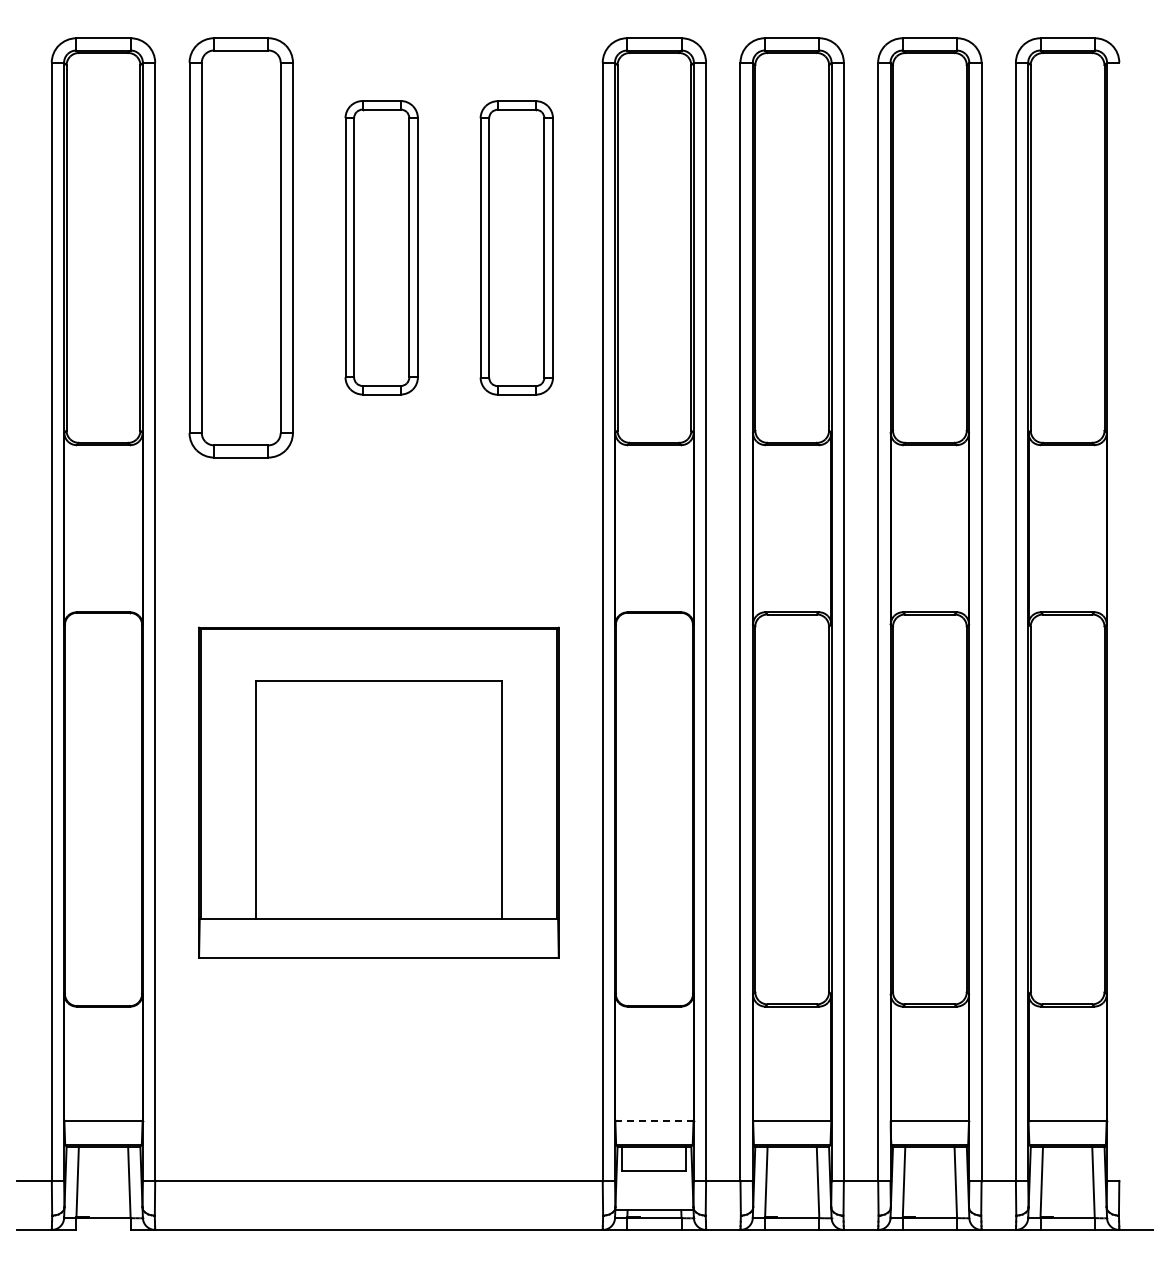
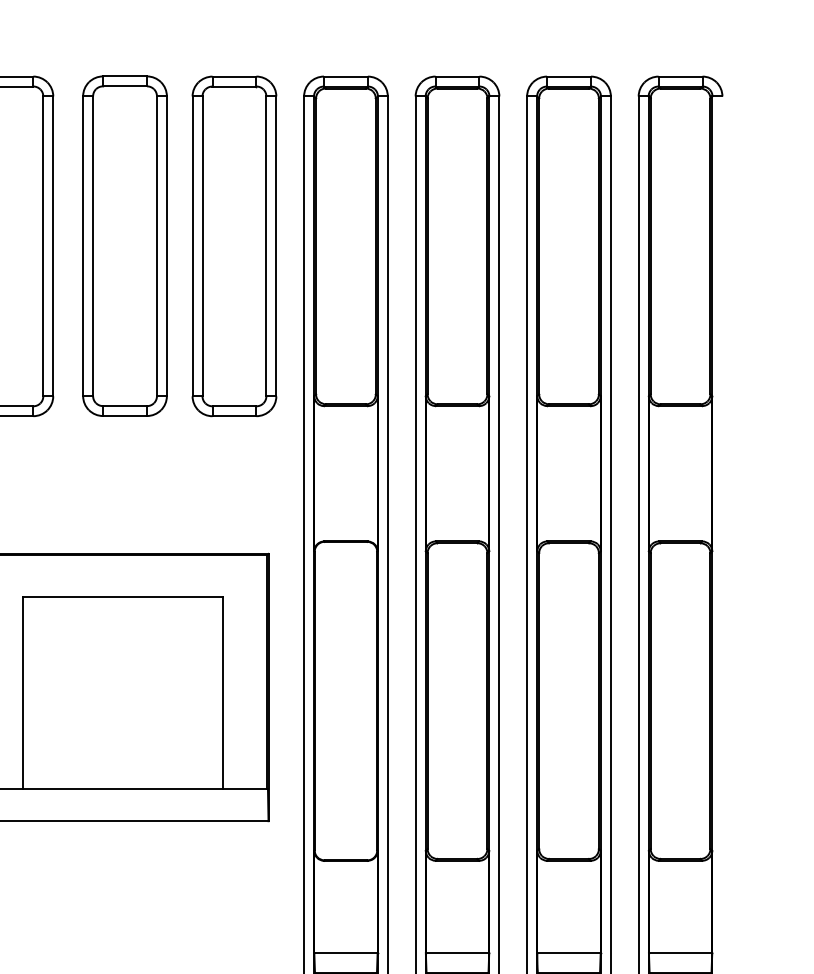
part: (381, 247) -> (124, 246), size x1.43
part: (516, 247) -> (234, 246), size x1.43
line: (653, 1120) -> (345, 953), dashed -> solid

